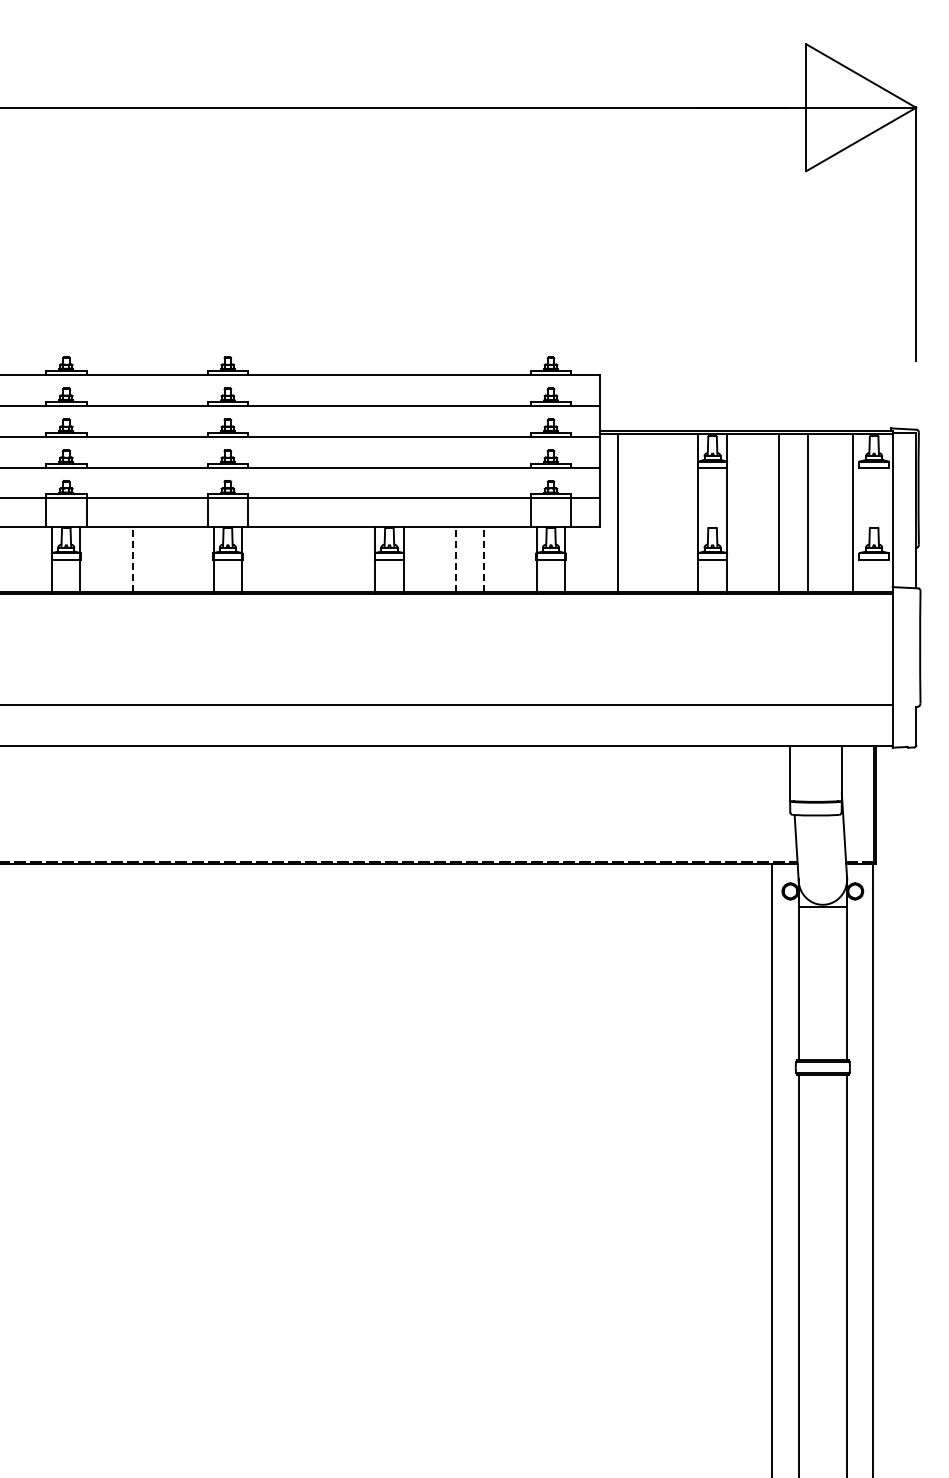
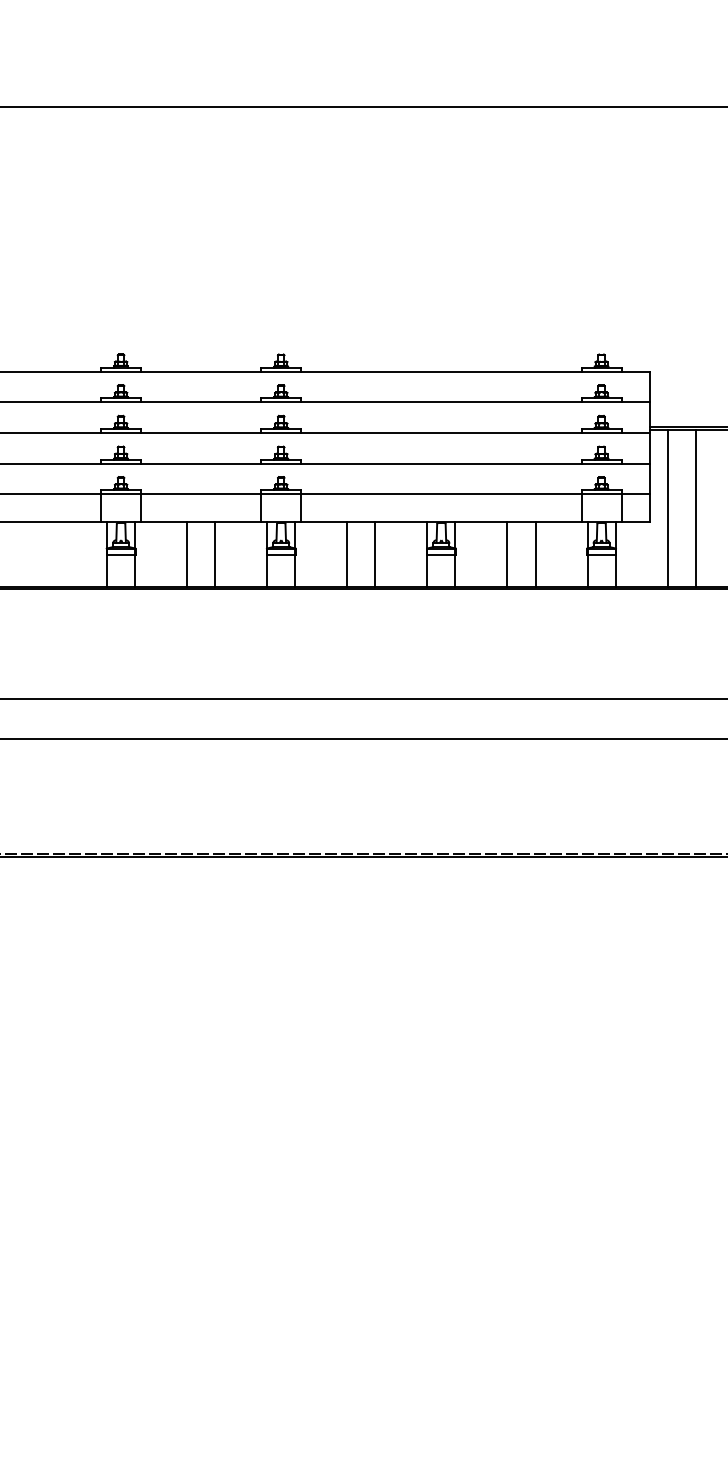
line: (645, 512) -> (695, 508), added
line: (132, 559) -> (186, 554), dashed -> solid
line: (161, 559) -> (215, 554), added
line: (294, 559) -> (347, 554), added
line: (322, 559) -> (375, 554), added
line: (456, 559) -> (507, 554), dashed -> solid
line: (484, 559) -> (535, 554), dashed -> solid

